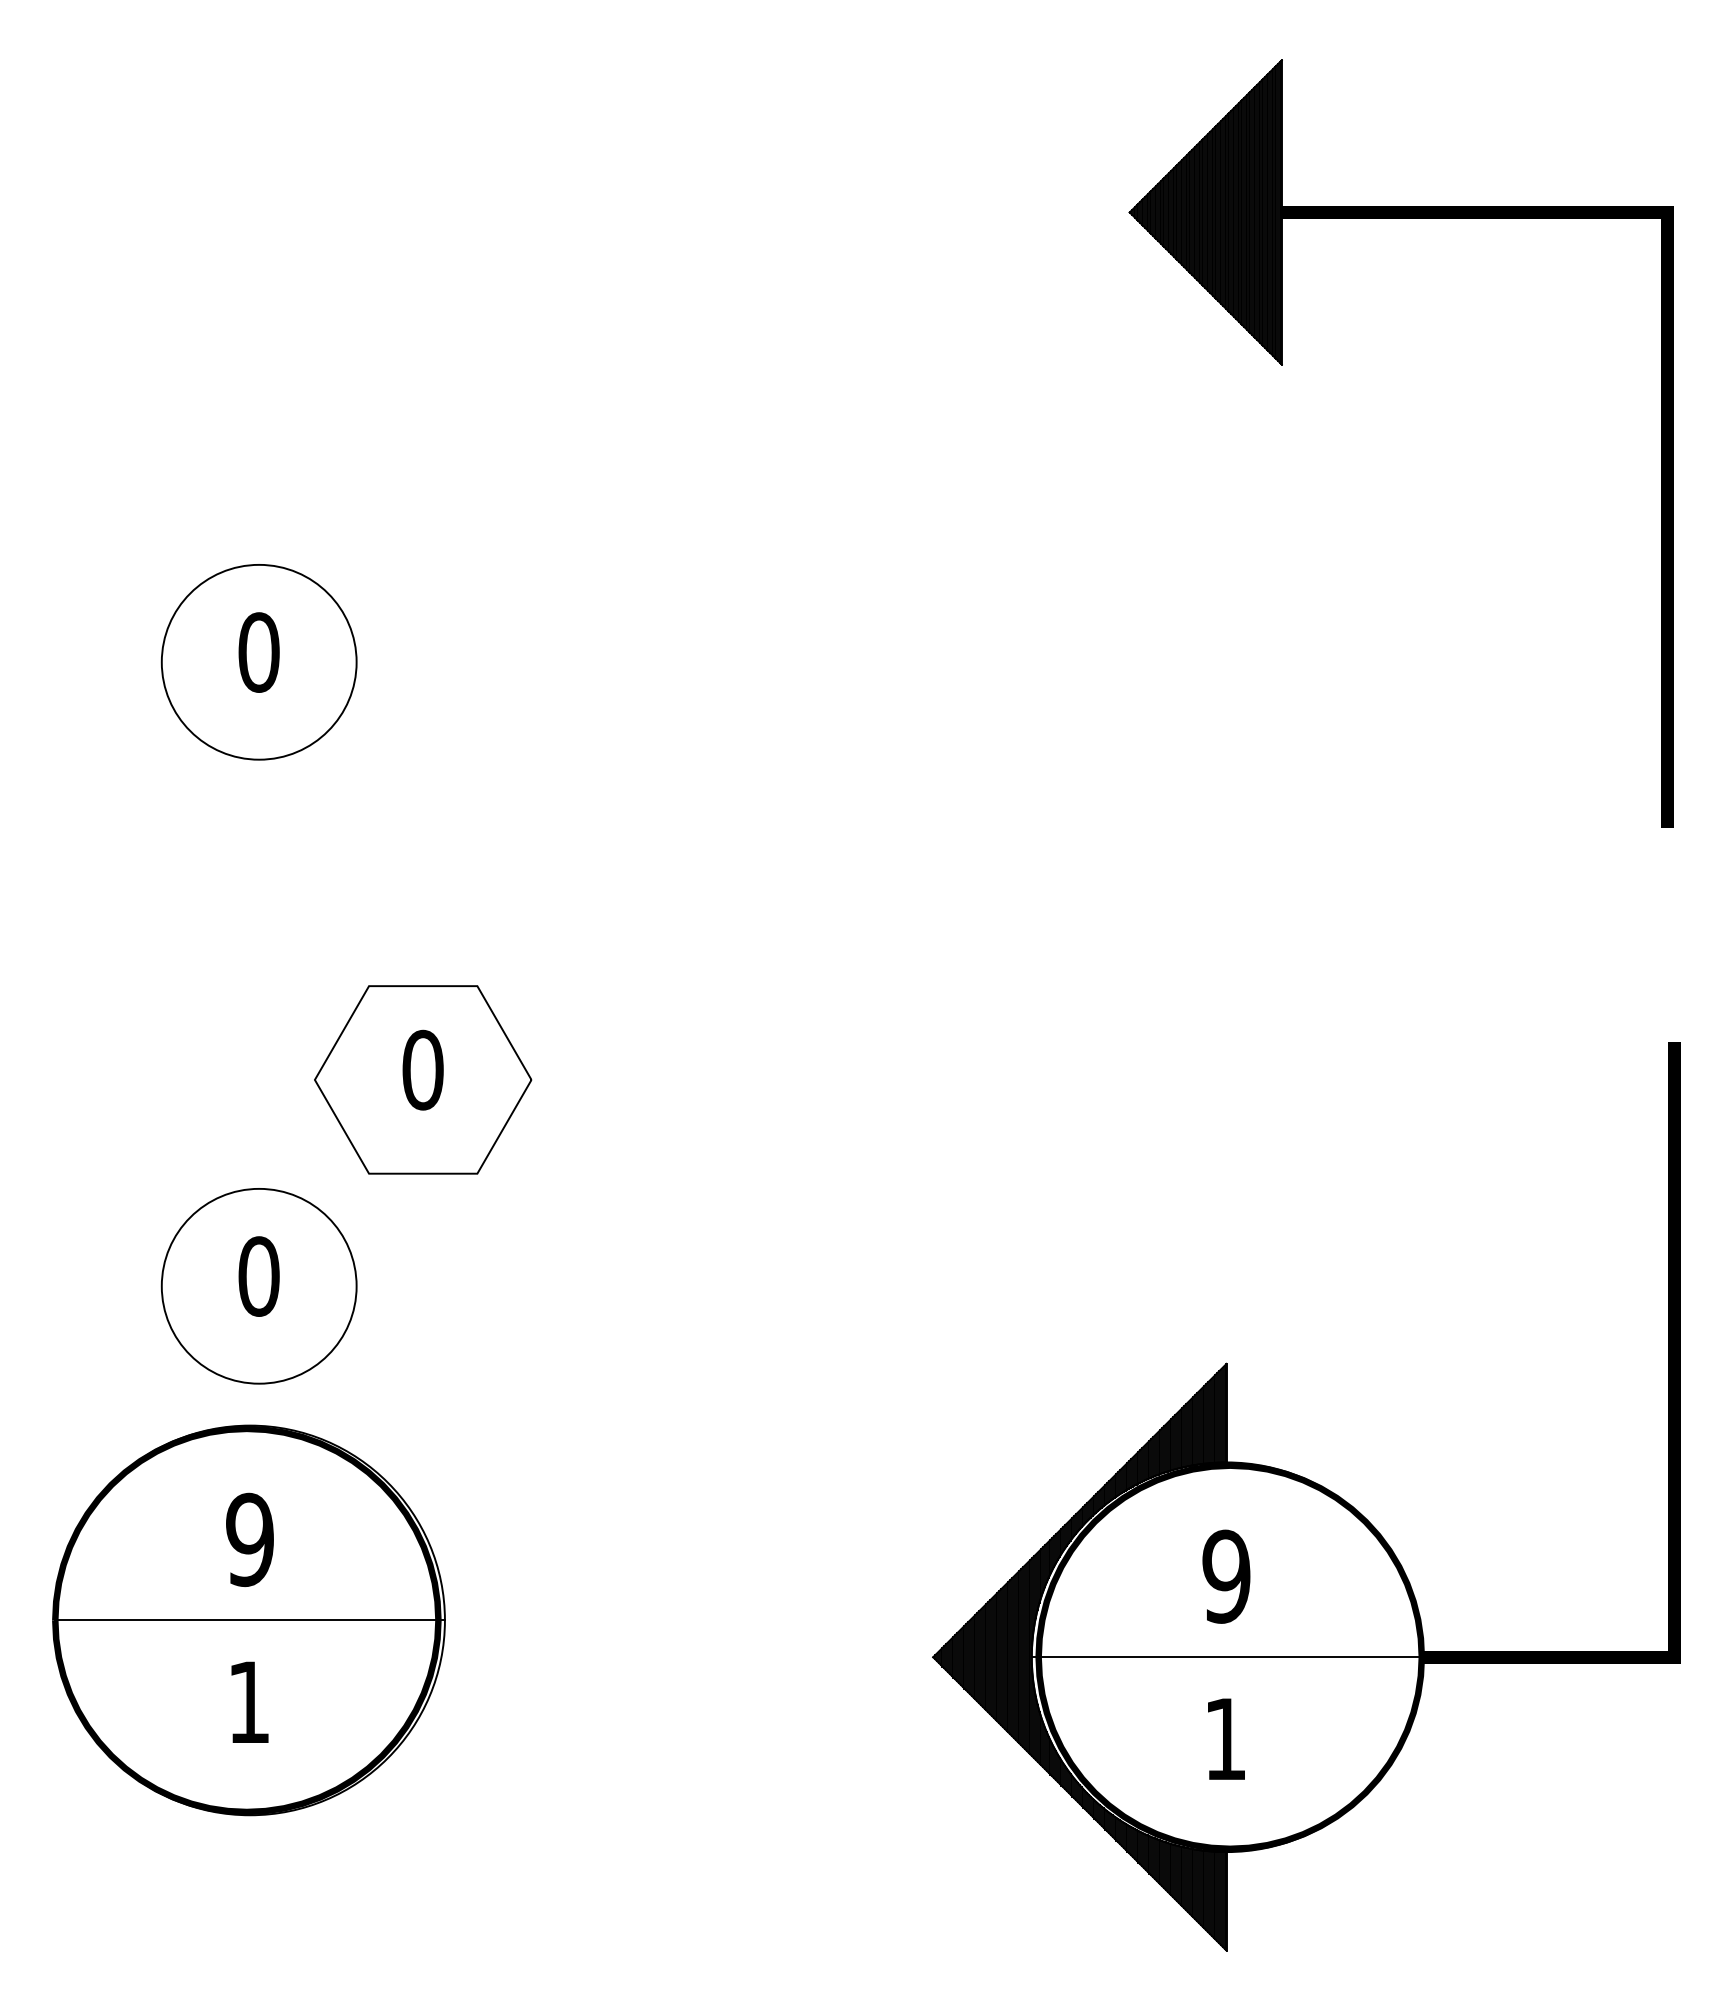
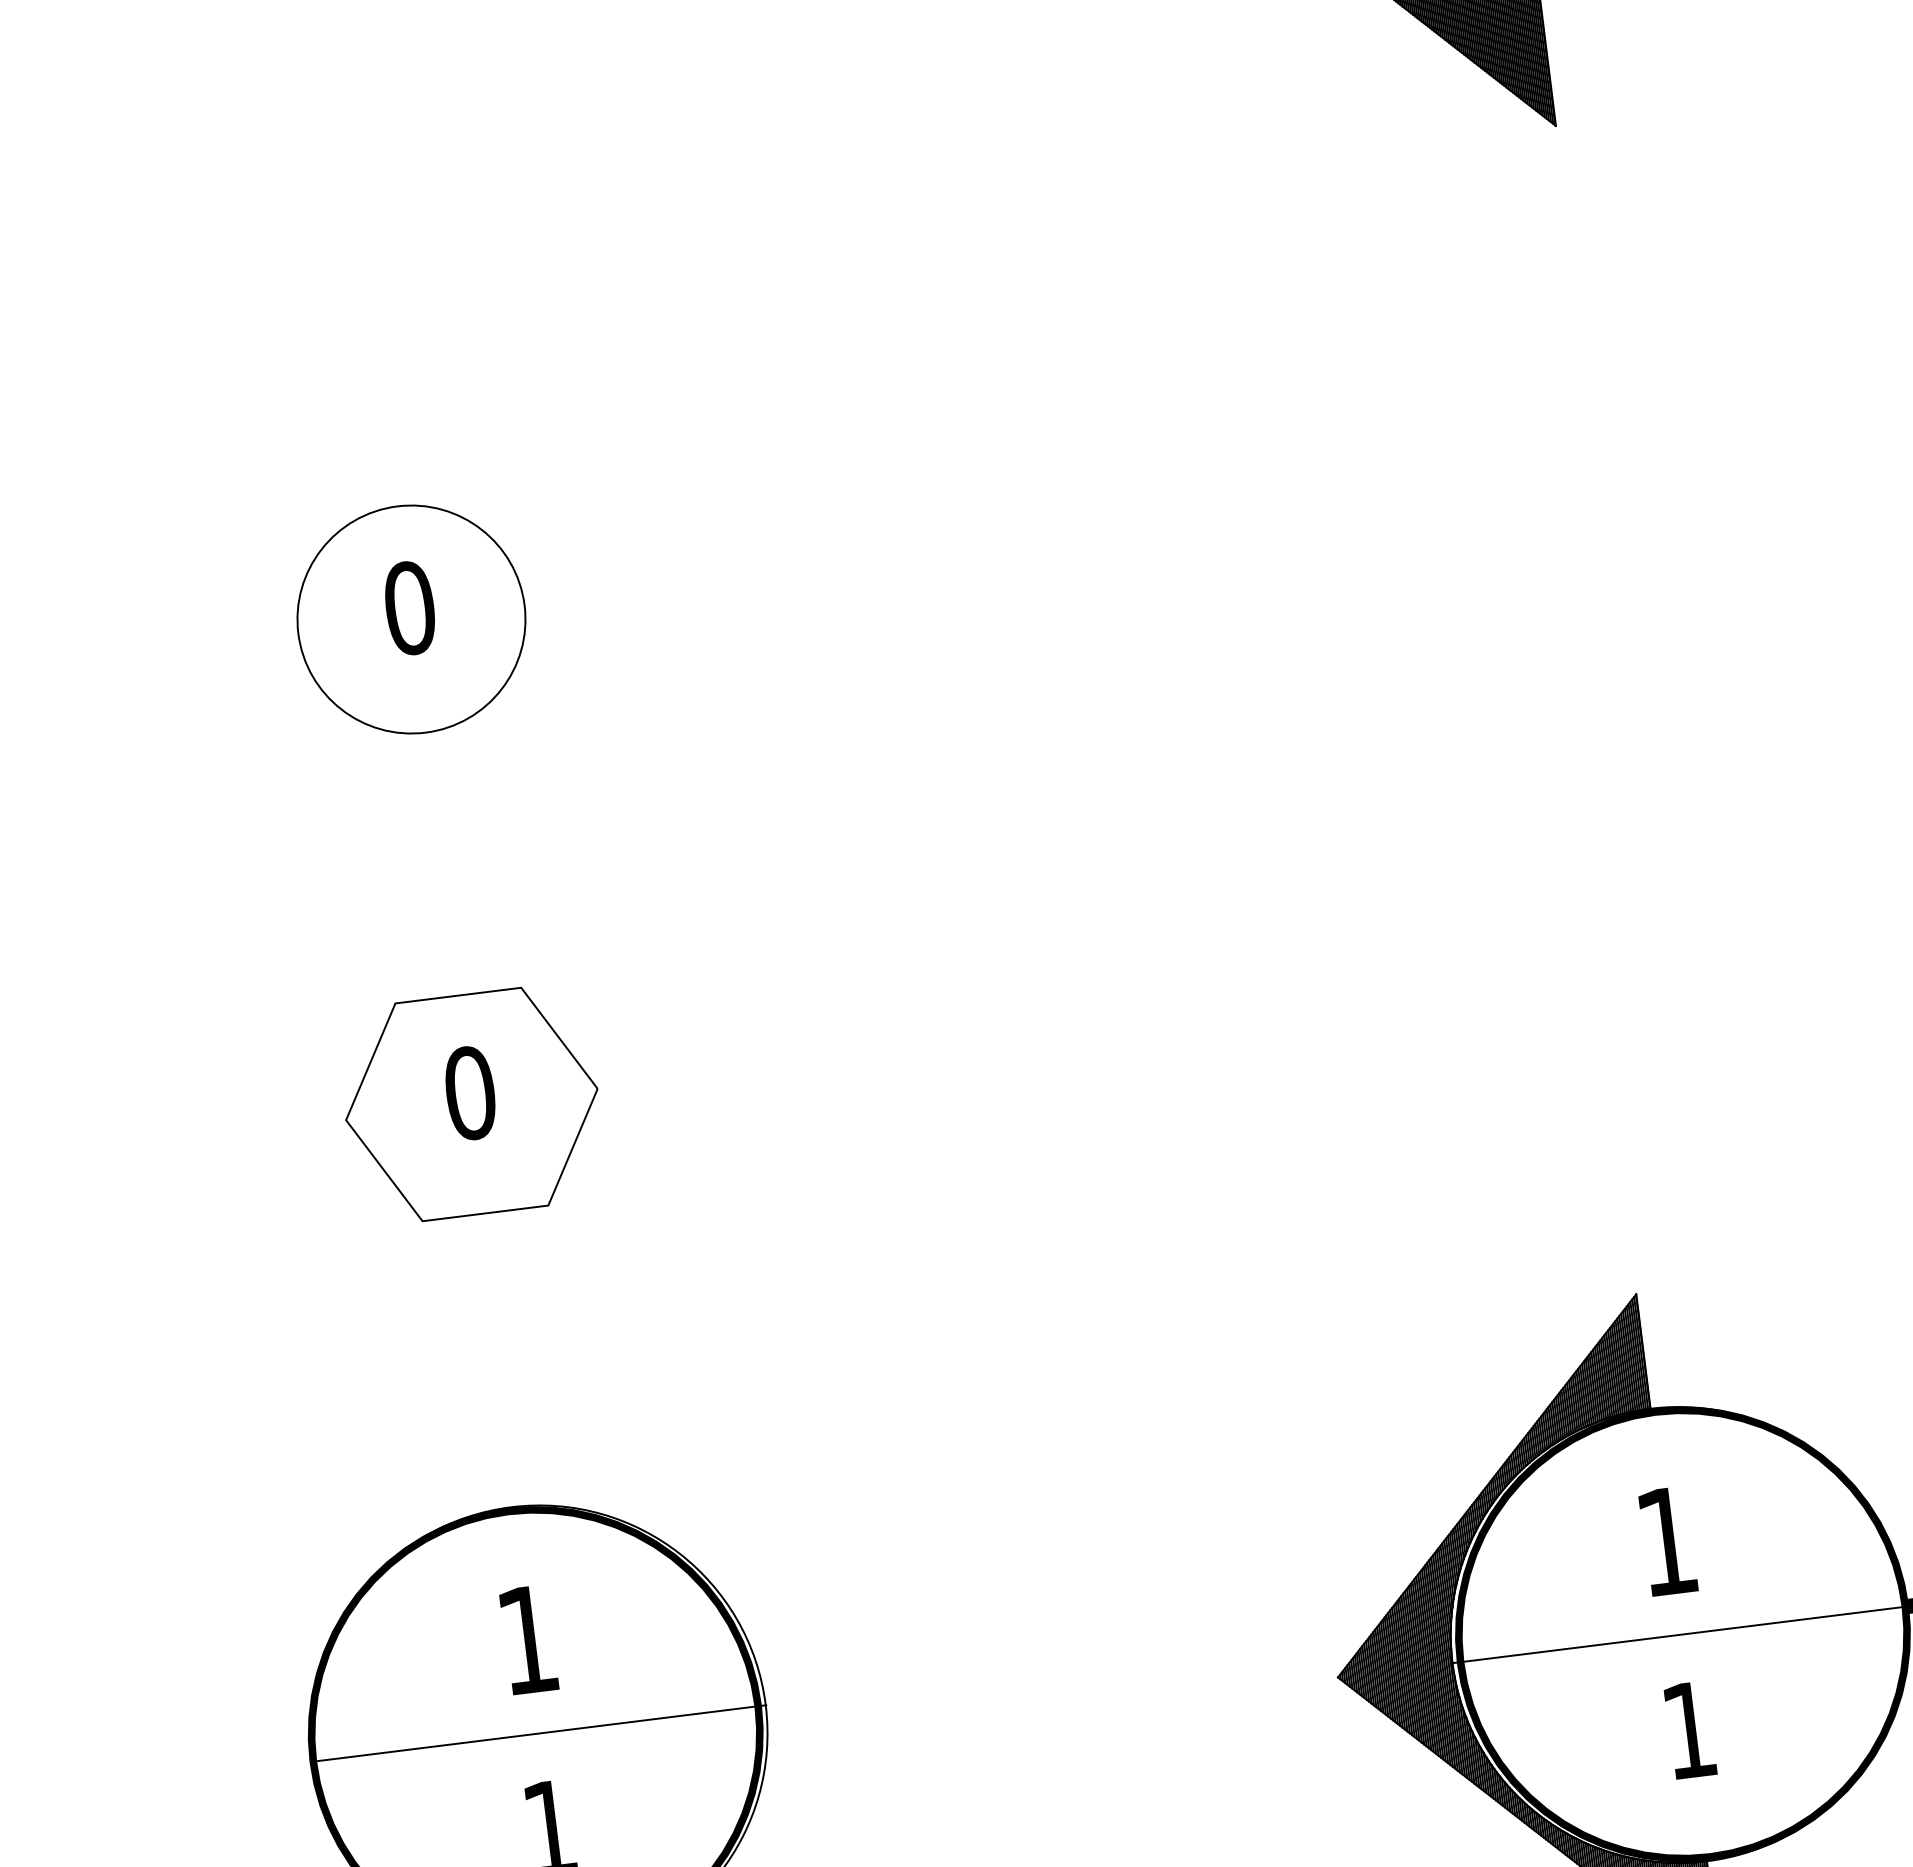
part: (423, 1079) -> (472, 1103), moved
part: (258, 1286) -> (500, 1344), removed
text: (249, 1539) -> (527, 1639), 9 -> 1
text: (1226, 1576) -> (1666, 1541), 9 -> 1

